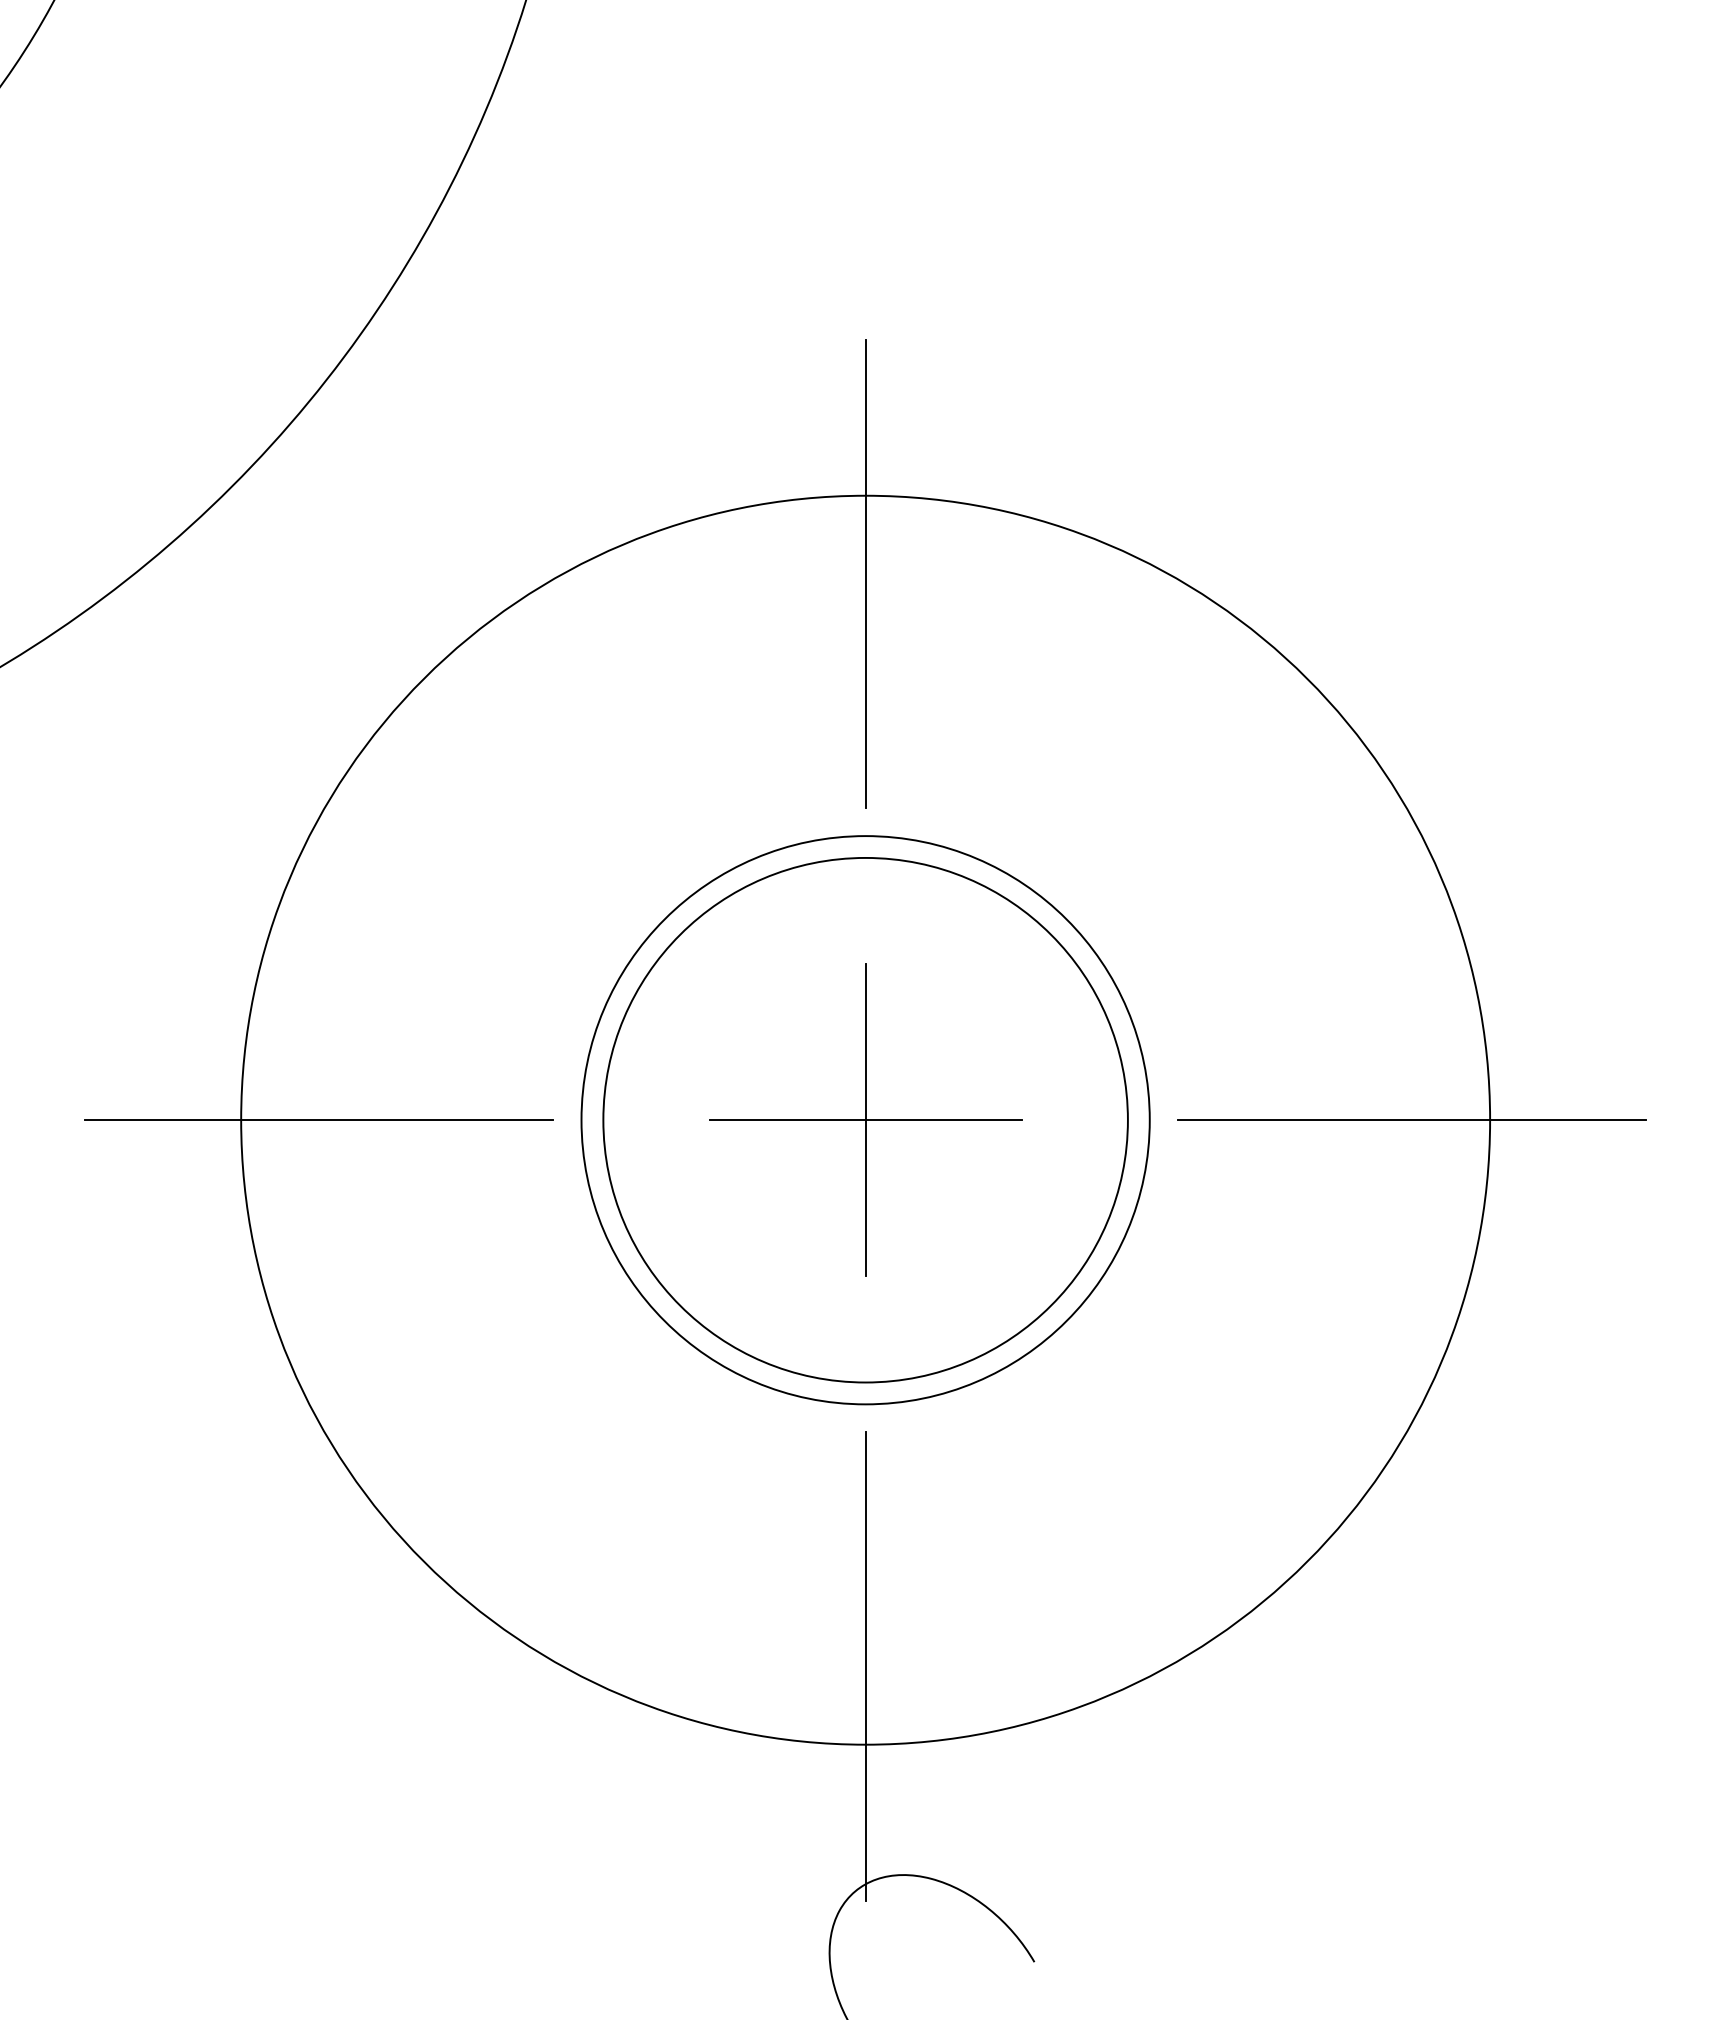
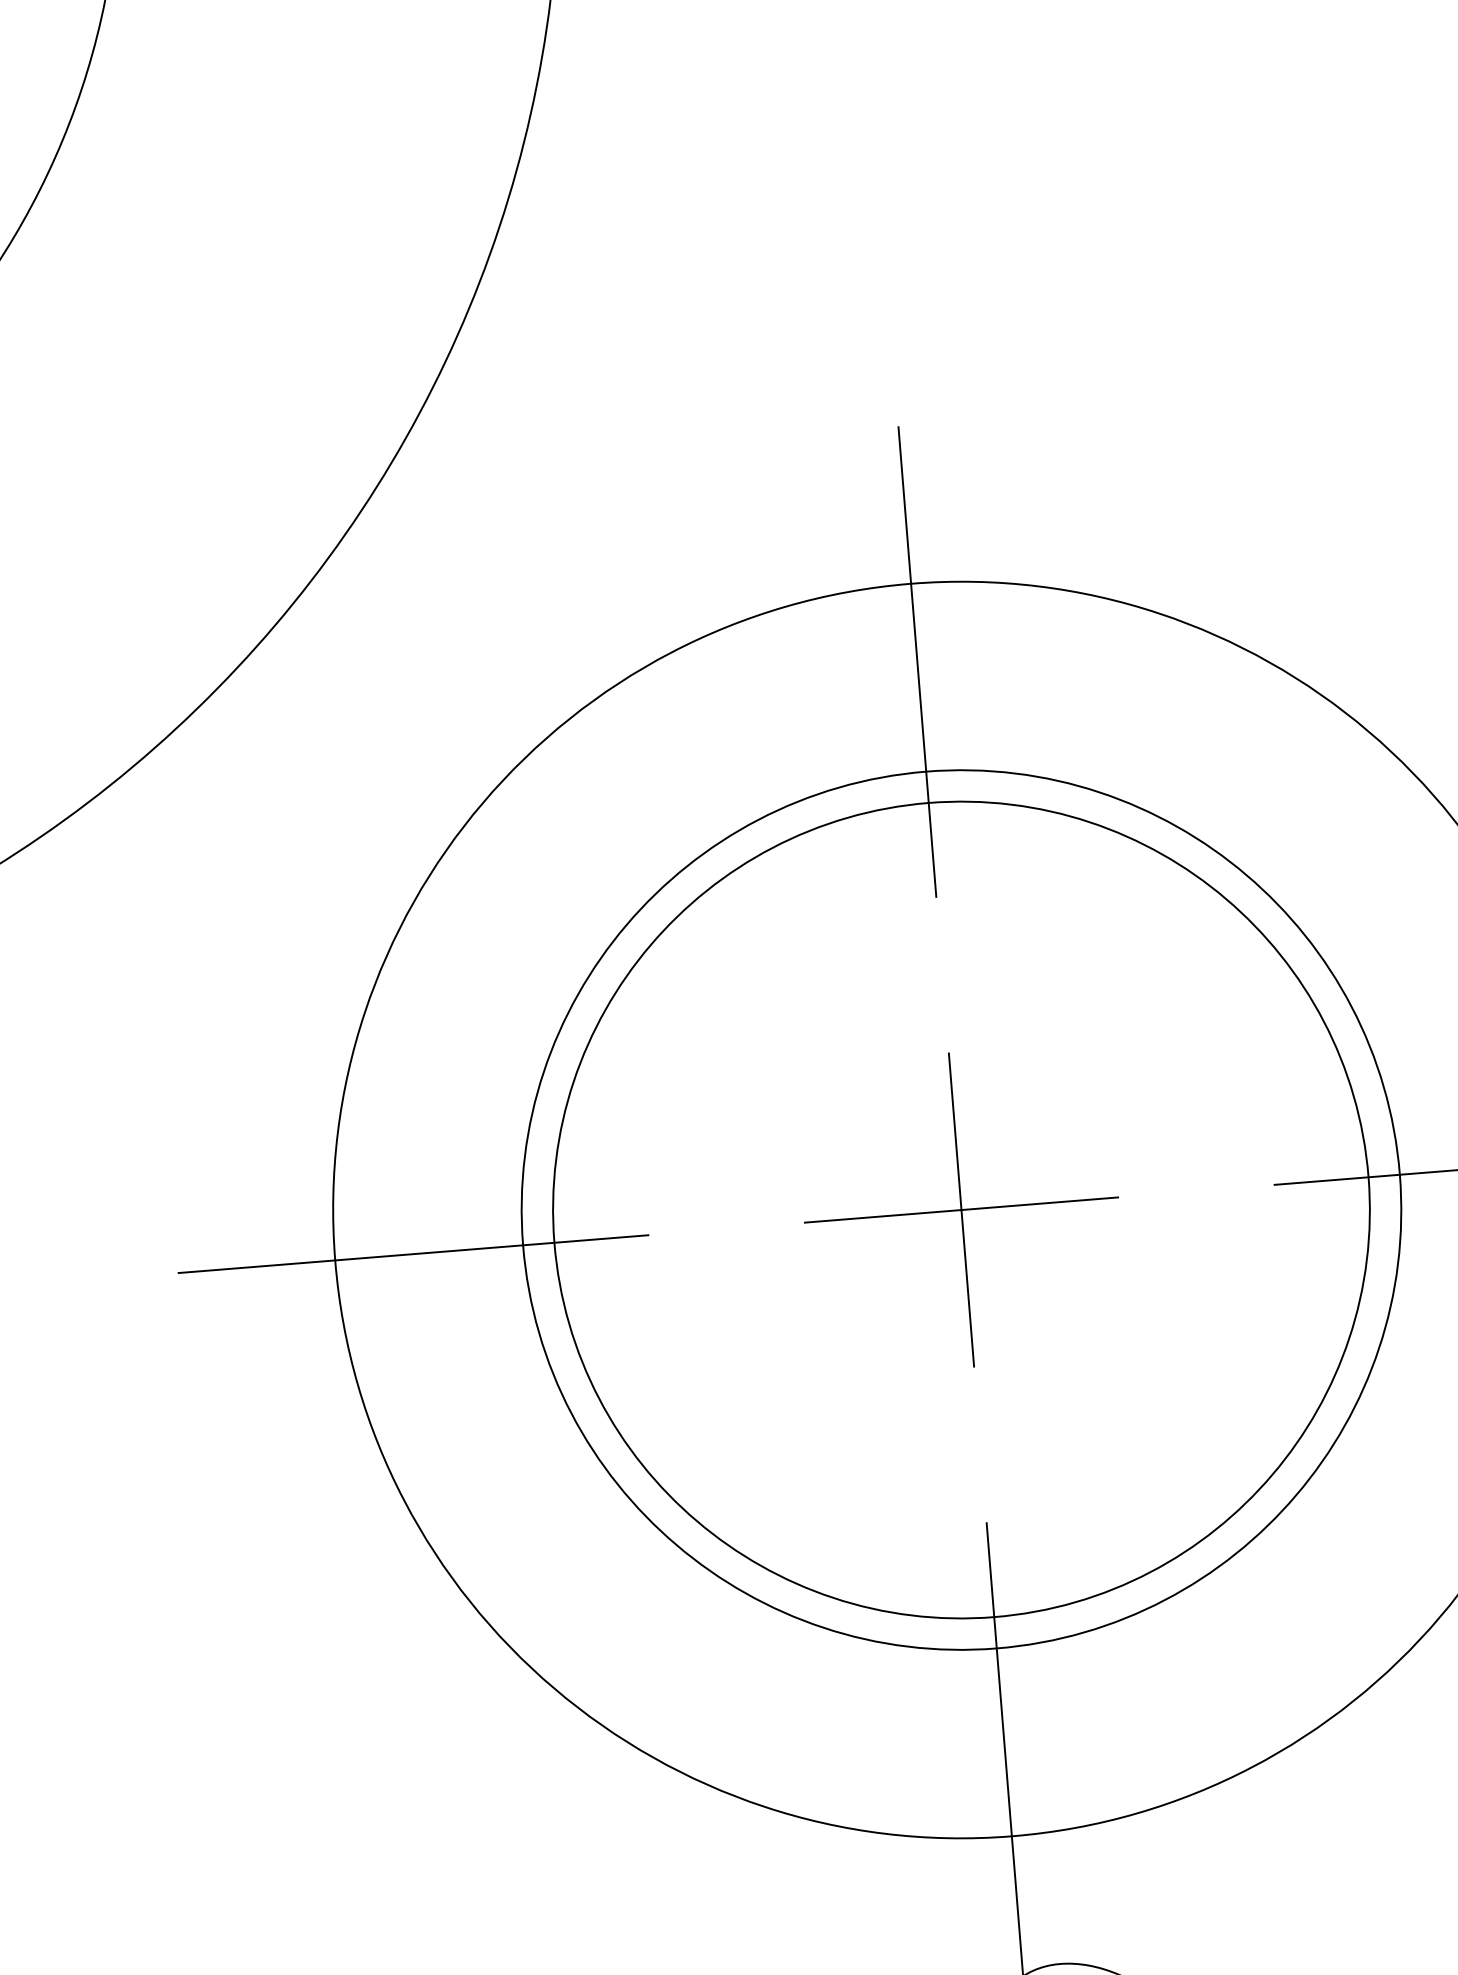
circle: (865, 1120) -> (961, 1210), size x1.43
circle: (865, 1120) -> (961, 1210), size x1.67

